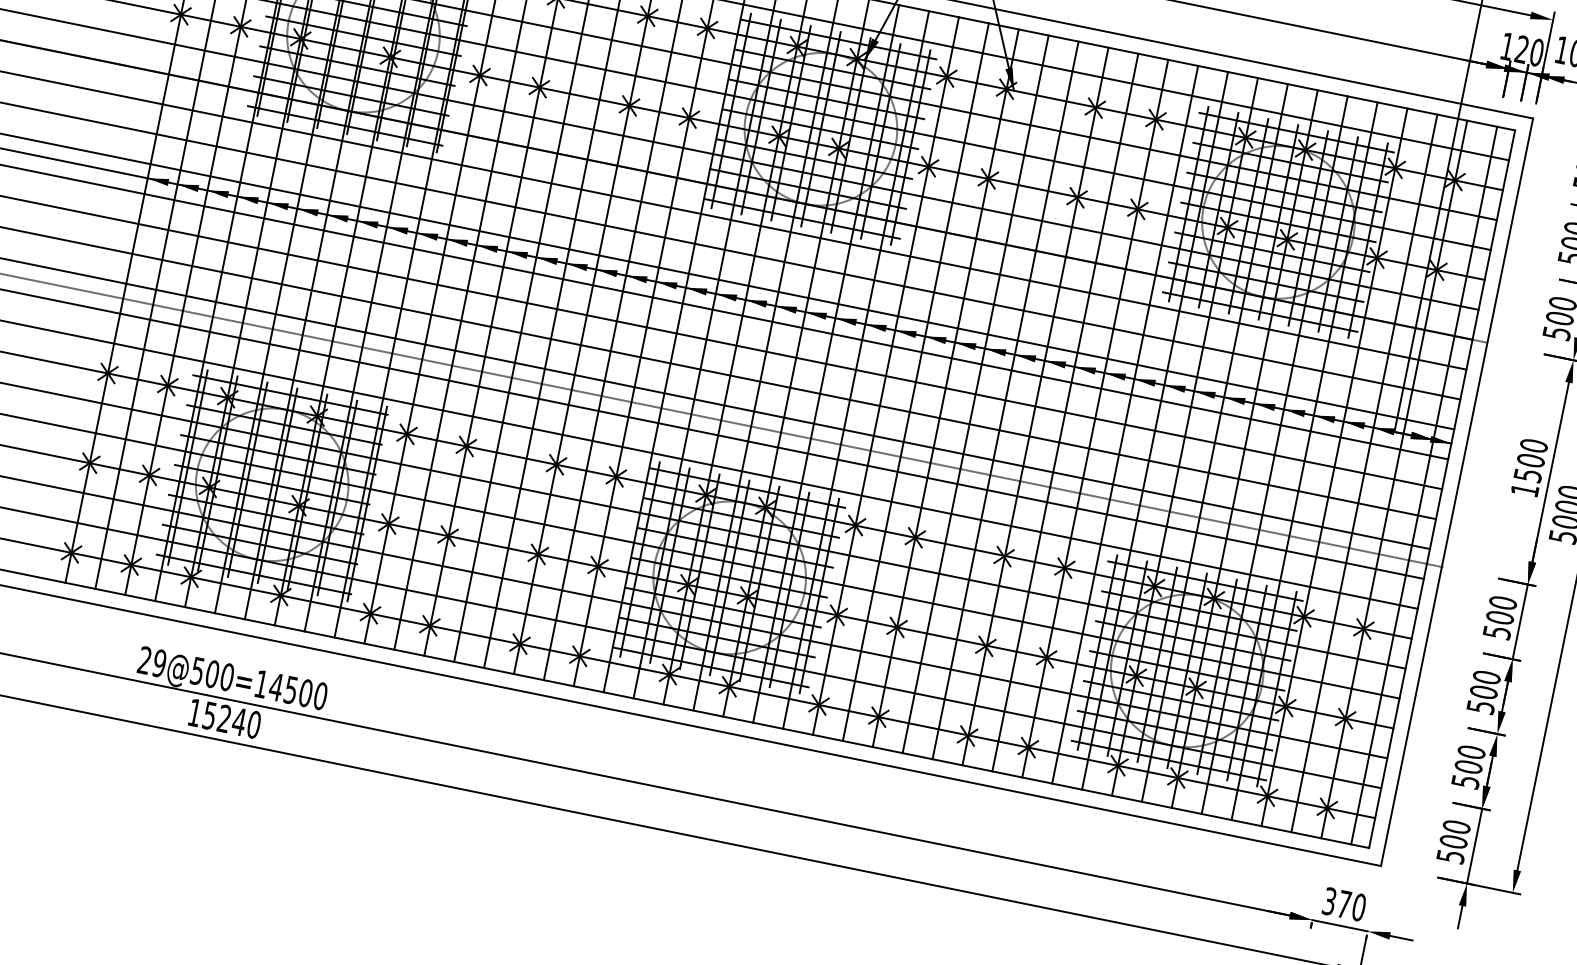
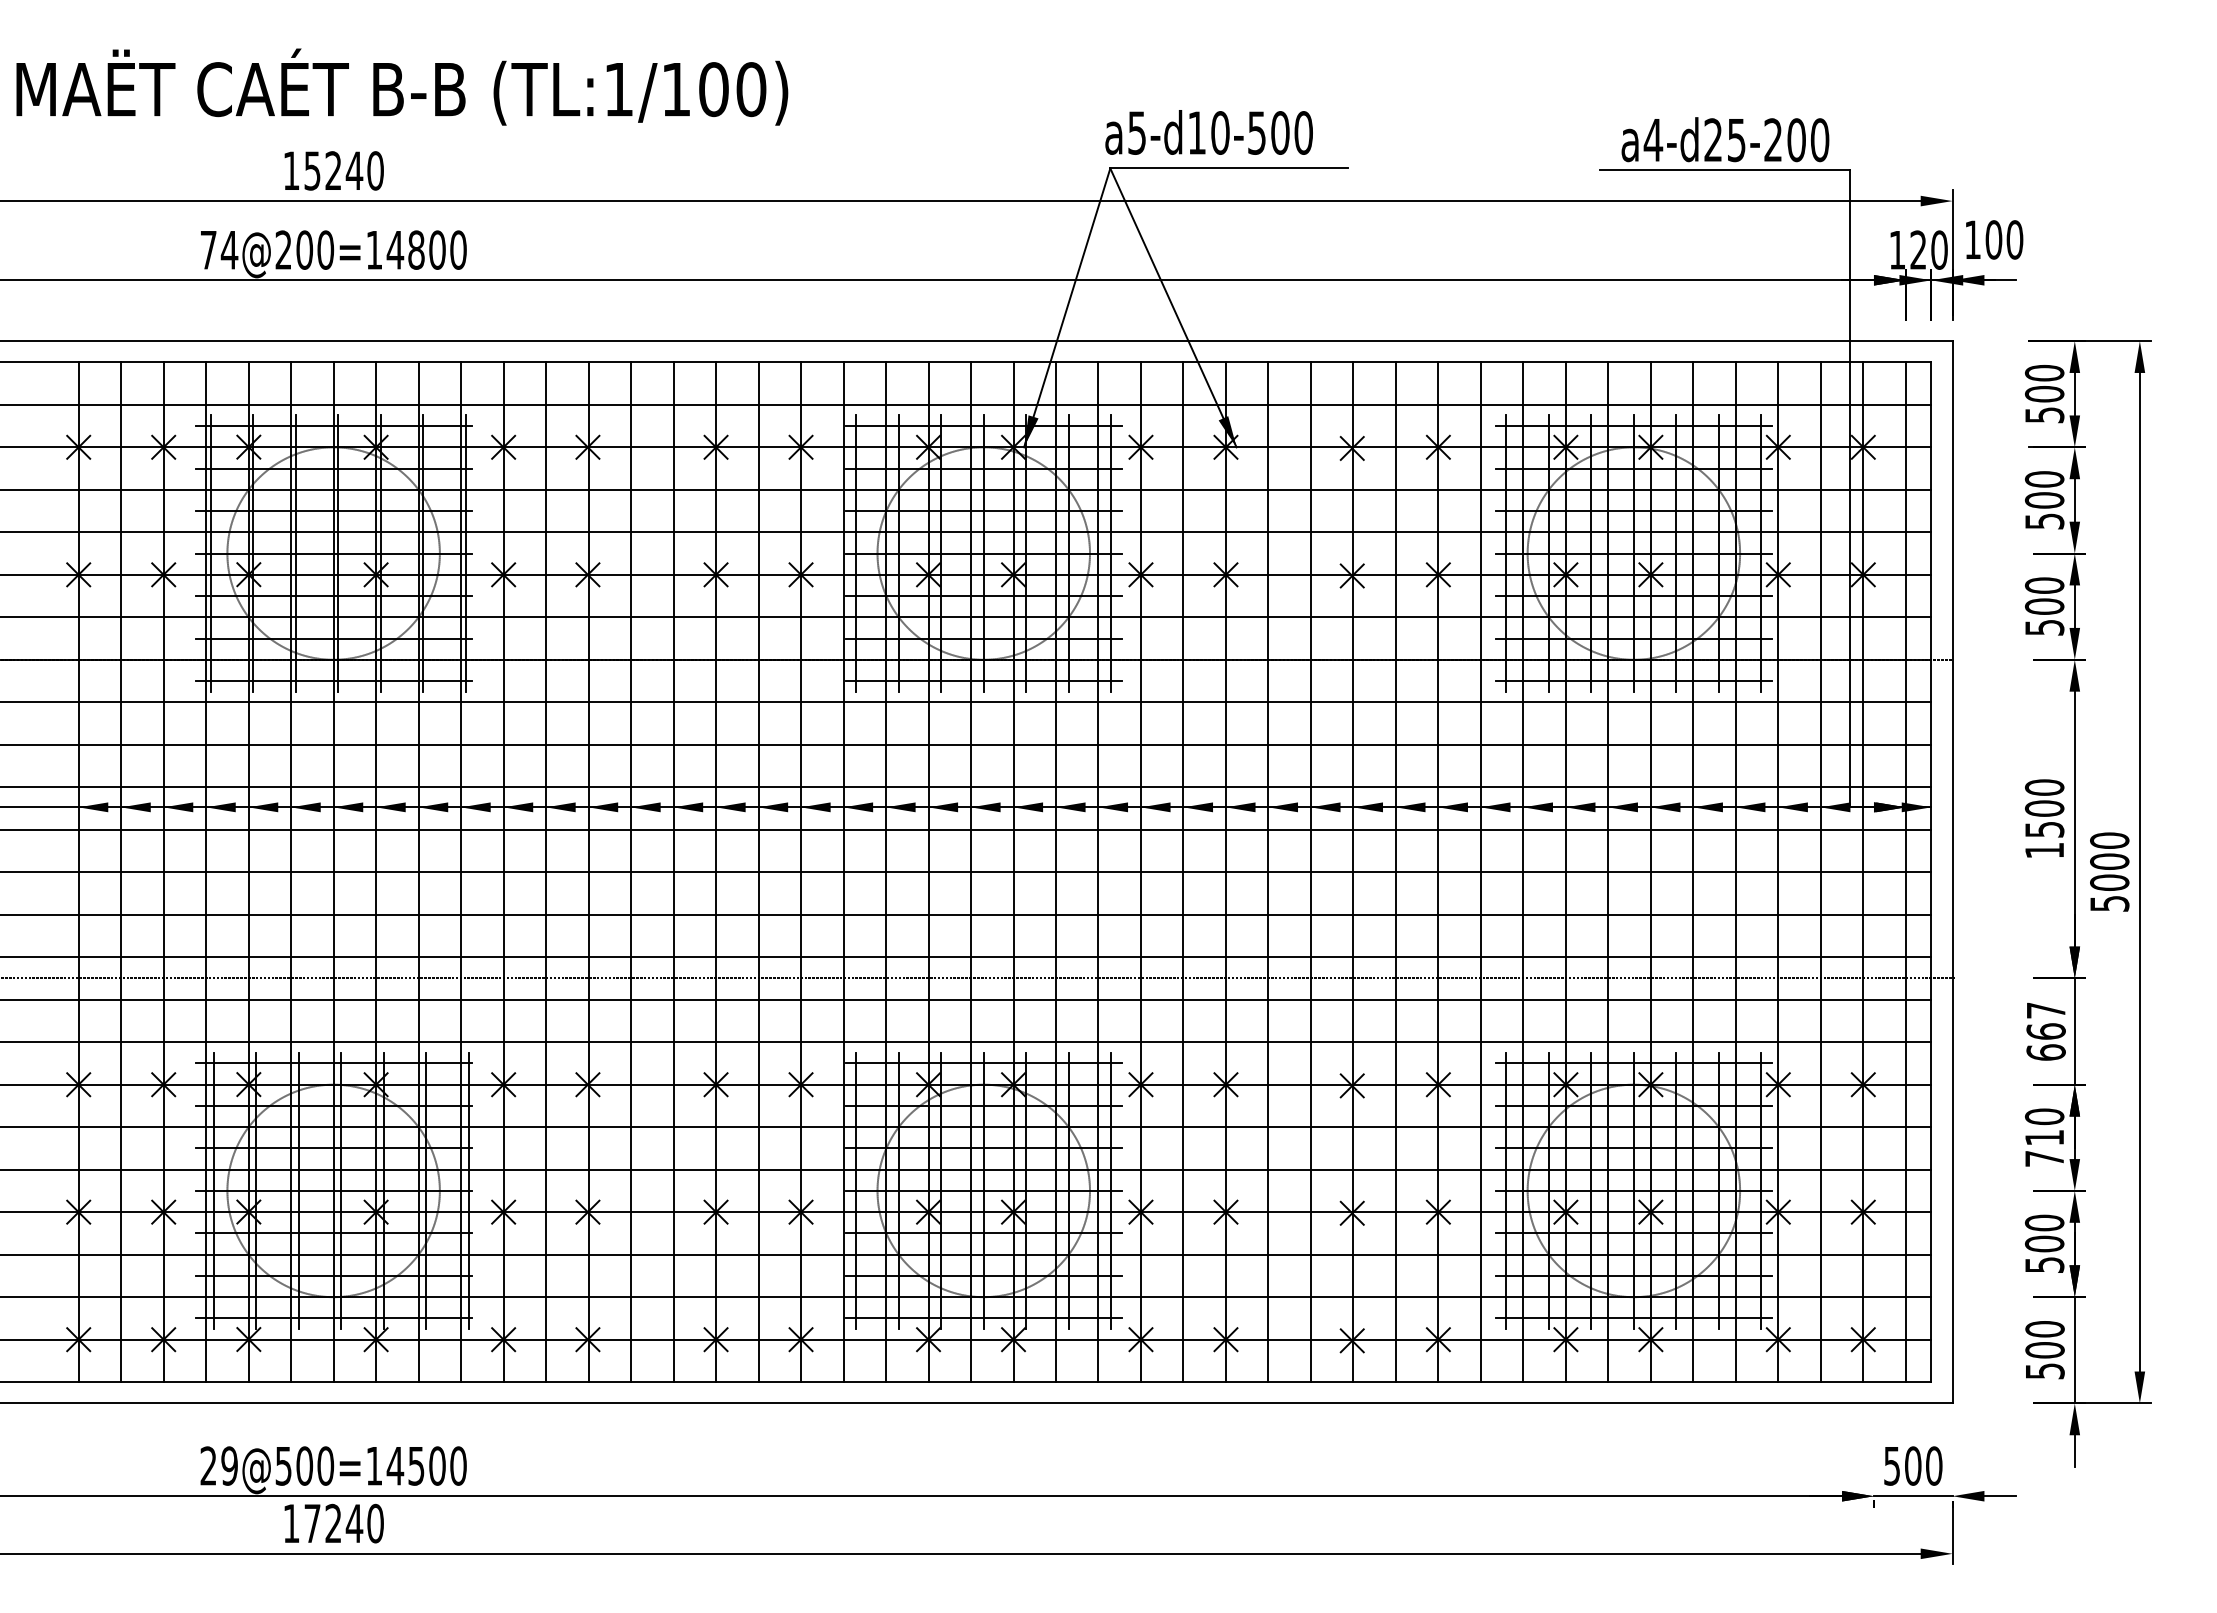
text: (1499, 617) -> (2045, 1031), 500 -> 667
text: (1482, 699) -> (2044, 1147), 500 -> 710
text: (209, 715) -> (312, 1523), 15240 -> 17240
text: (1336, 902) -> (1902, 1465), 370 -> 500

